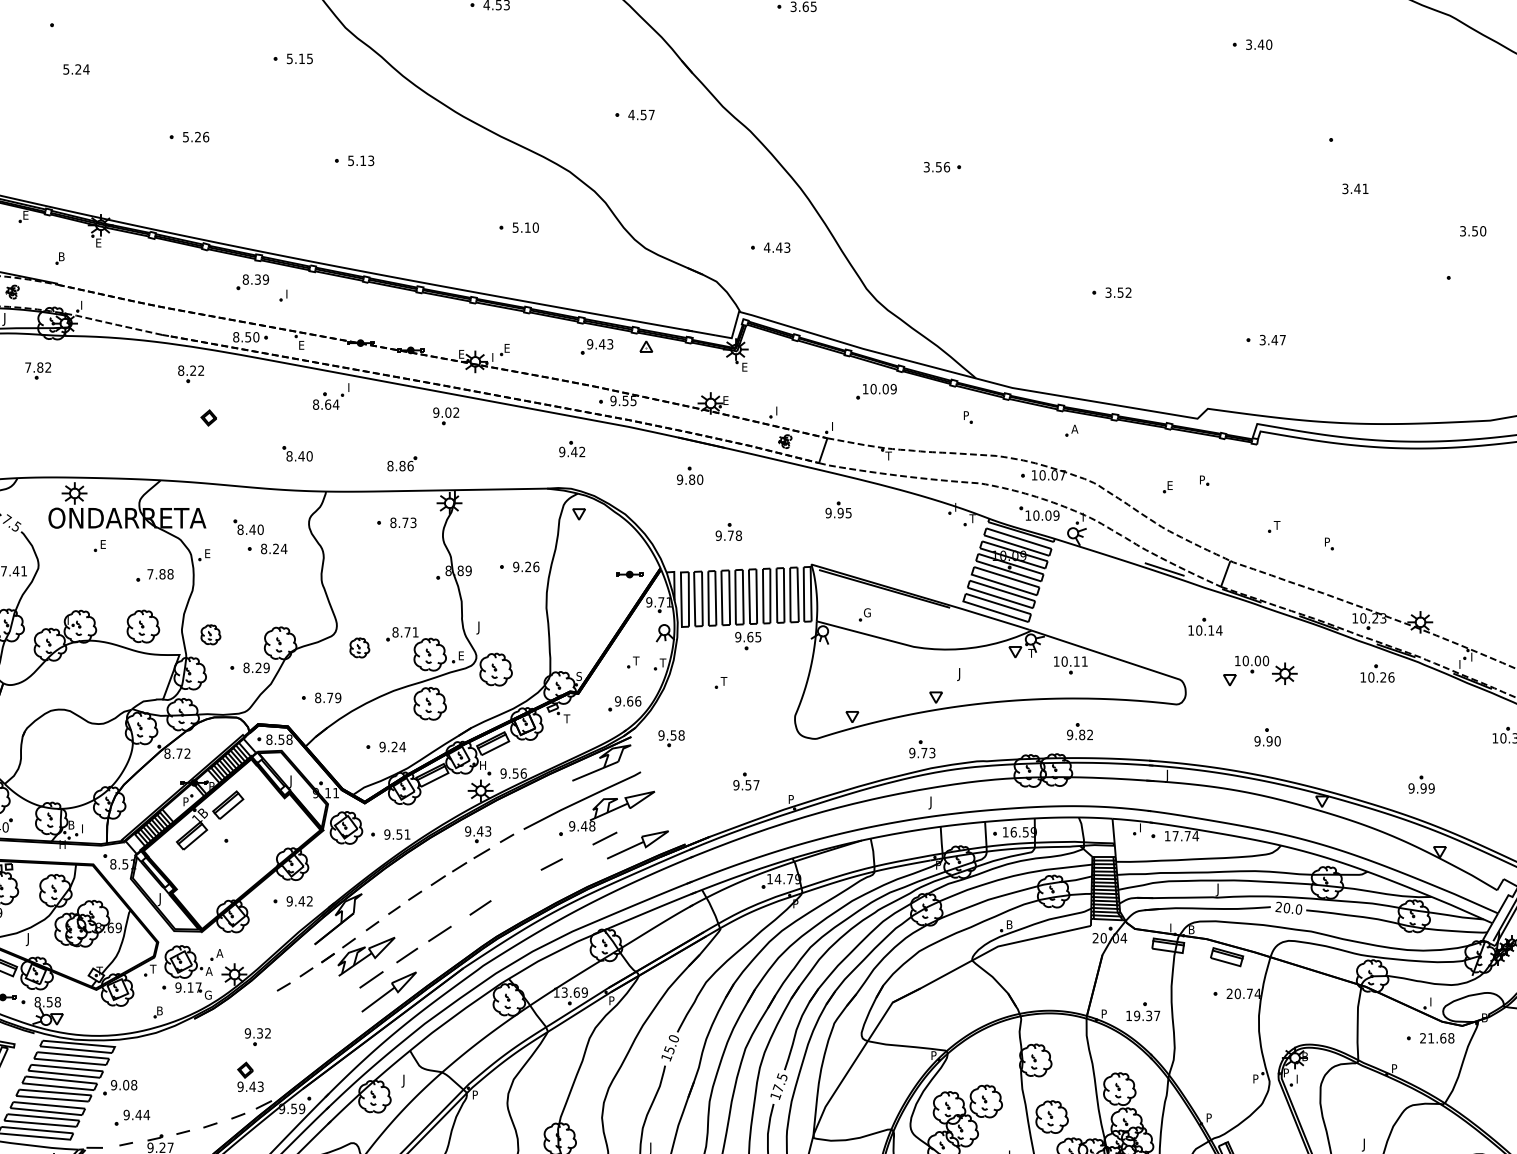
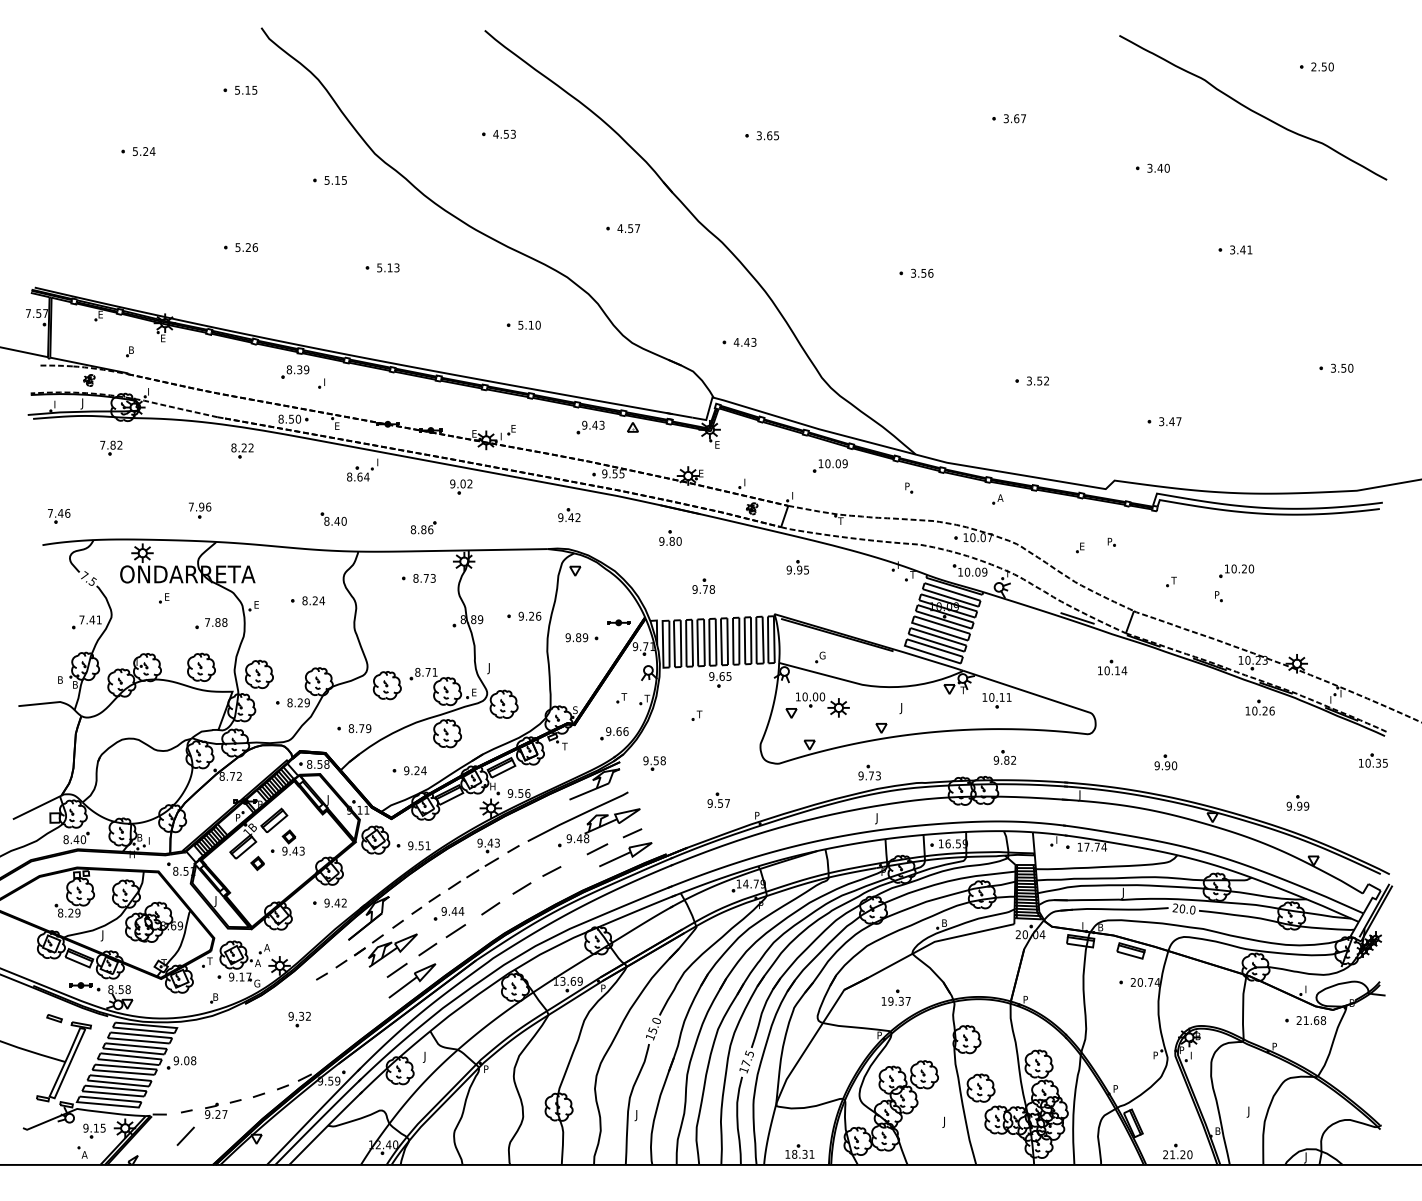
text: (76, 69) -> (144, 151), moved
text: (937, 166) -> (922, 272), moved
text: (1355, 188) -> (1241, 249), moved
text: (1473, 230) -> (1342, 367), moved
part: (208, 418) -> (257, 863), moved
part: (142, 443) -> (200, 510), added
part: (1349, 513) -> (1236, 570), added
part: (248, 526) -> (291, 581), removed
part: (586, 591) -> (581, 637), added
part: (210, 634) -> (259, 674), size x1.67
part: (359, 647) -> (386, 685), size x1.67
part: (1260, 670) -> (817, 705), moved
line: (645, 820) -> (632, 833), added
line: (516, 884) -> (521, 888), added
part: (1143, 1011) -> (896, 997), moved
part: (249, 1076) -> (292, 842), moved
part: (131, 1117) -> (448, 913), moved

